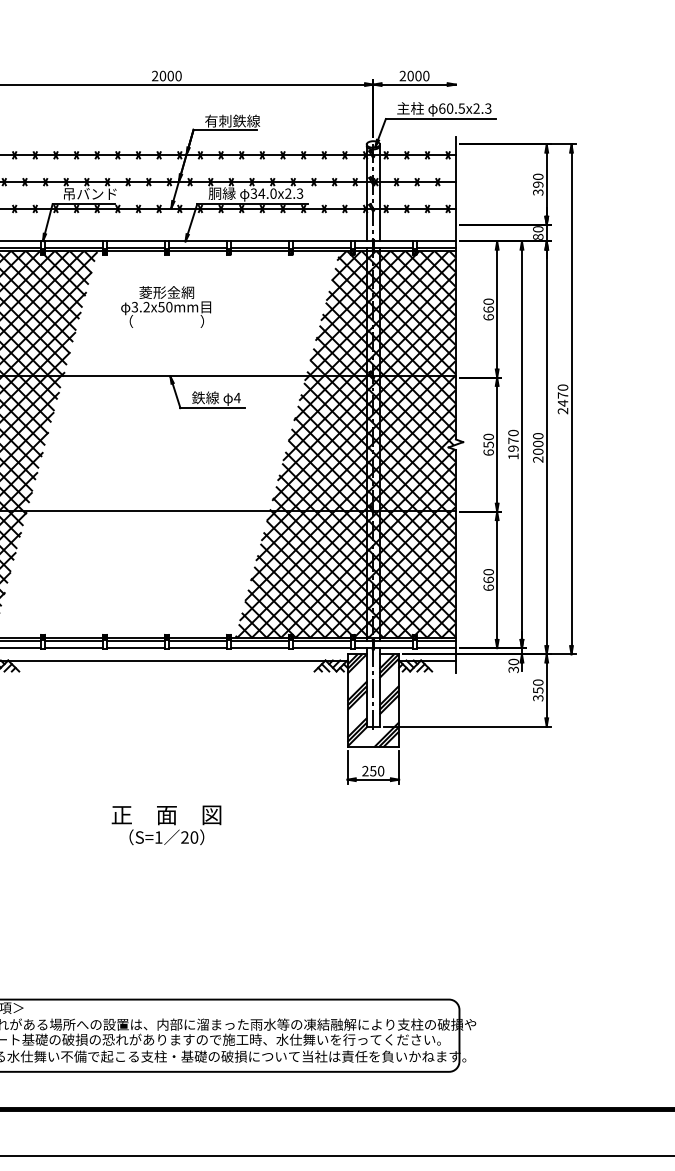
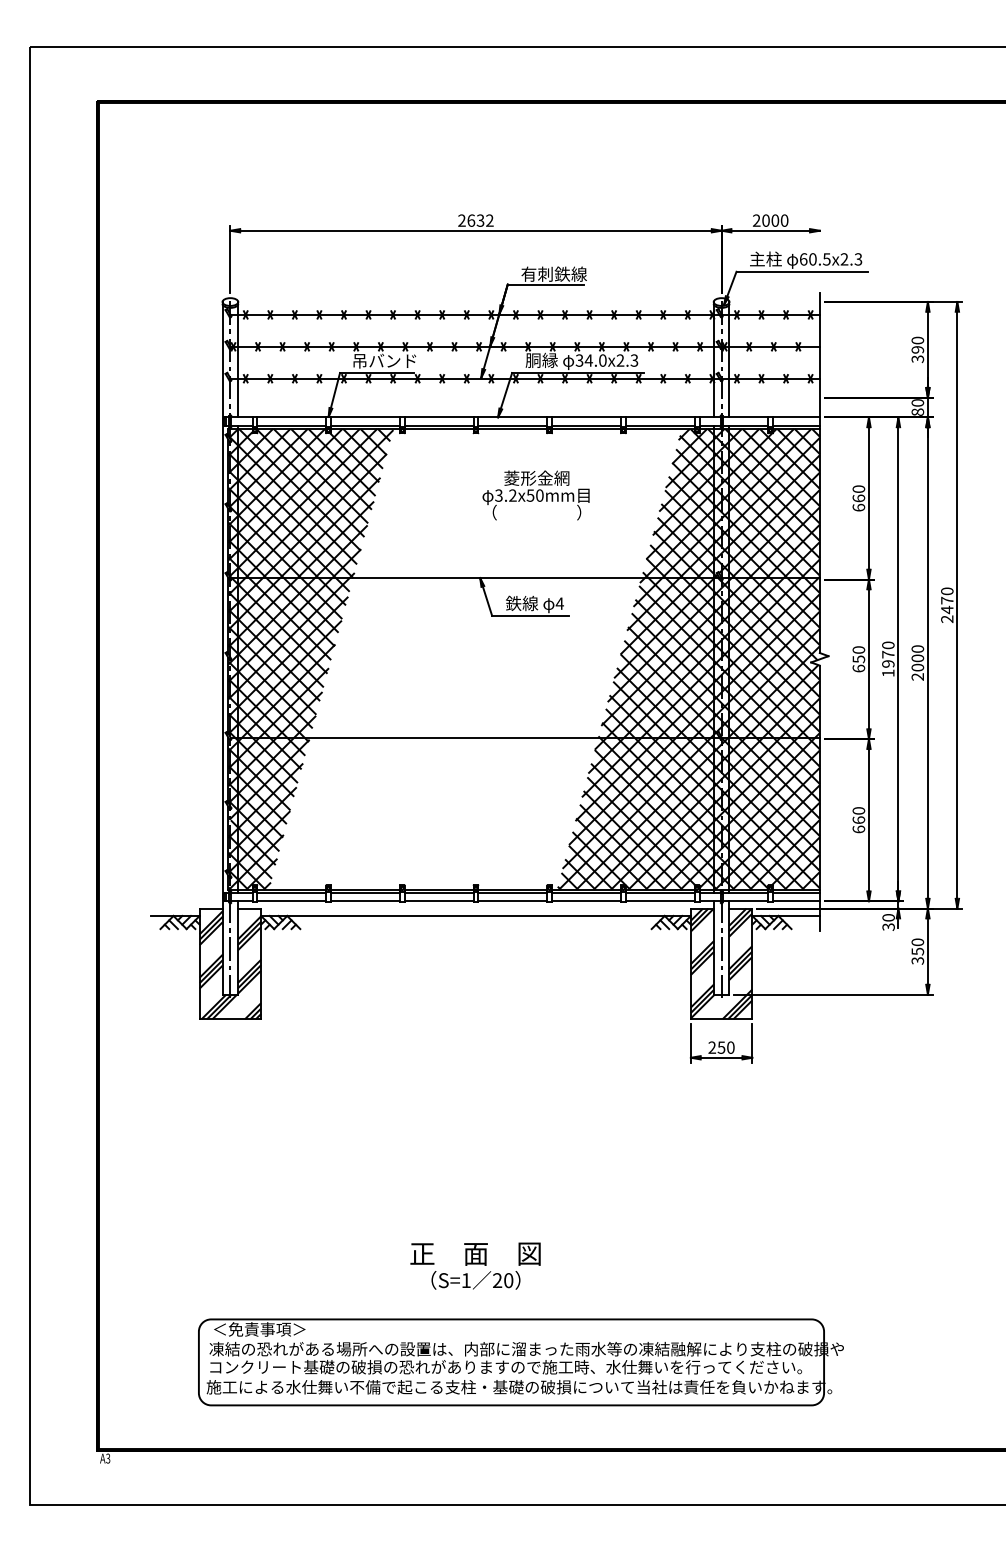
text: (170, 75) -> (480, 220), 2000 -> 2632
text: (165, 307) -> (535, 495), moved
text: (166, 824) -> (475, 1265), moved

